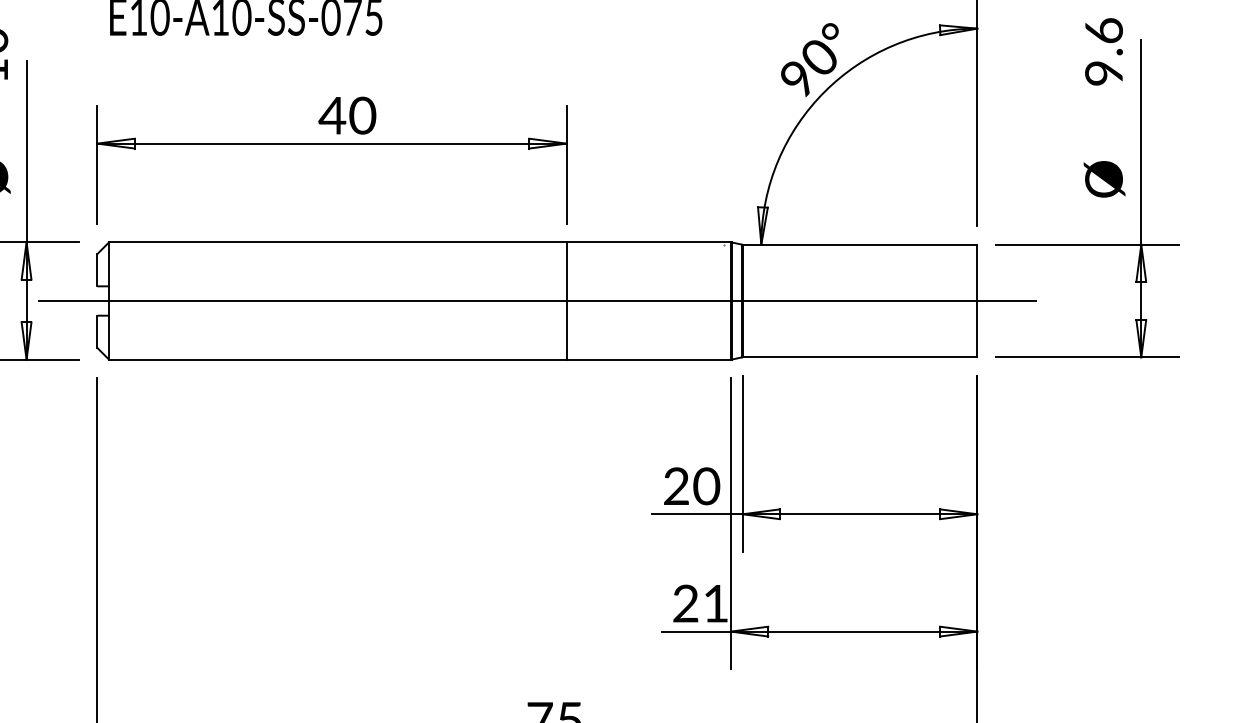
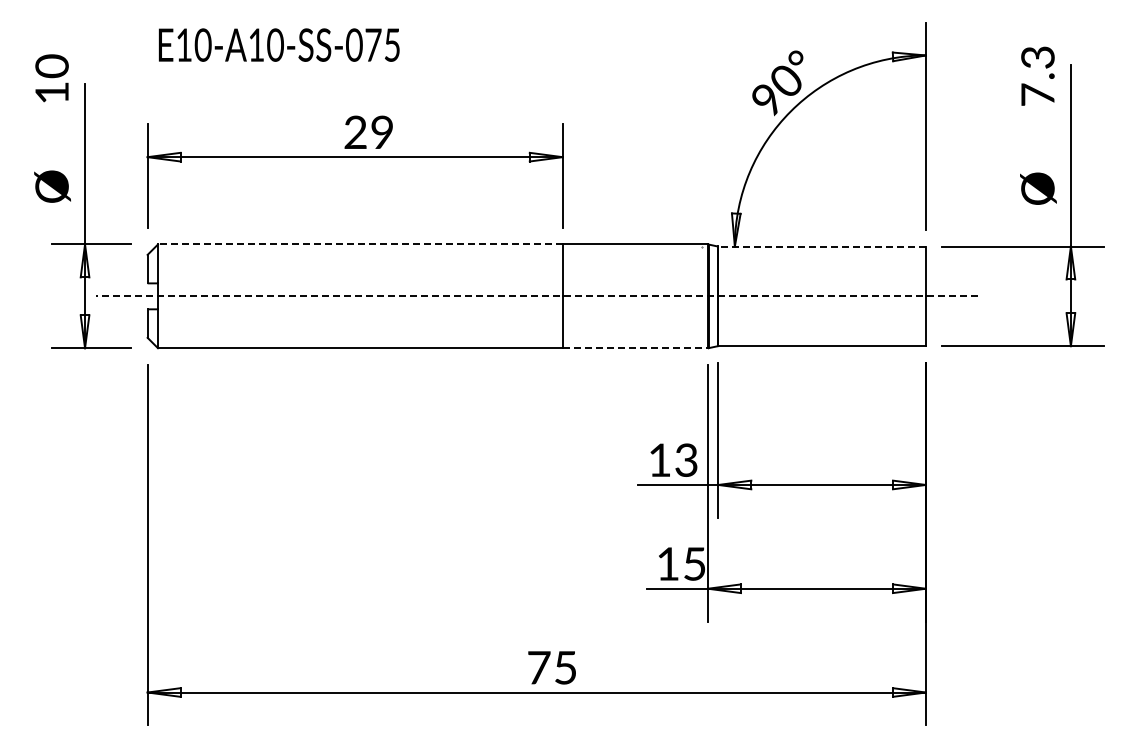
text: (1103, 51) -> (1037, 75), 9.6 -> 7.3
text: (347, 115) -> (368, 132), 40 -> 29
line: (336, 242) -> (359, 244), solid -> dashed
line: (860, 244) -> (822, 246), solid -> dashed
line: (537, 301) -> (536, 296), solid -> dashed
line: (648, 359) -> (635, 348), solid -> dashed
text: (691, 485) -> (673, 459), 20 -> 13
text: (700, 603) -> (681, 563), 21 -> 15

